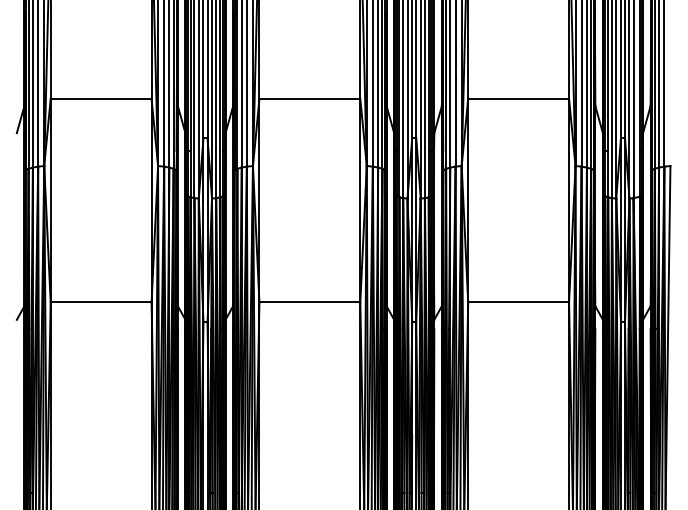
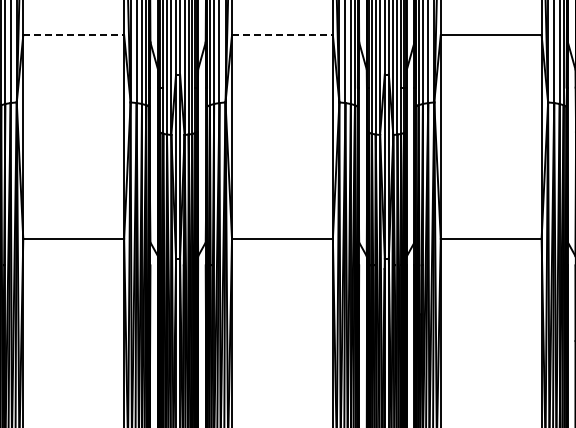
line: (101, 98) -> (74, 34), solid -> dashed
line: (310, 98) -> (283, 34), solid -> dashed

